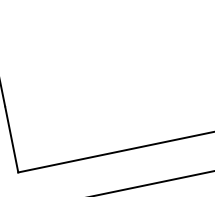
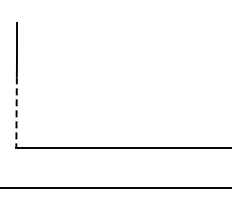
line: (11, 139) -> (16, 112), solid -> dashed

